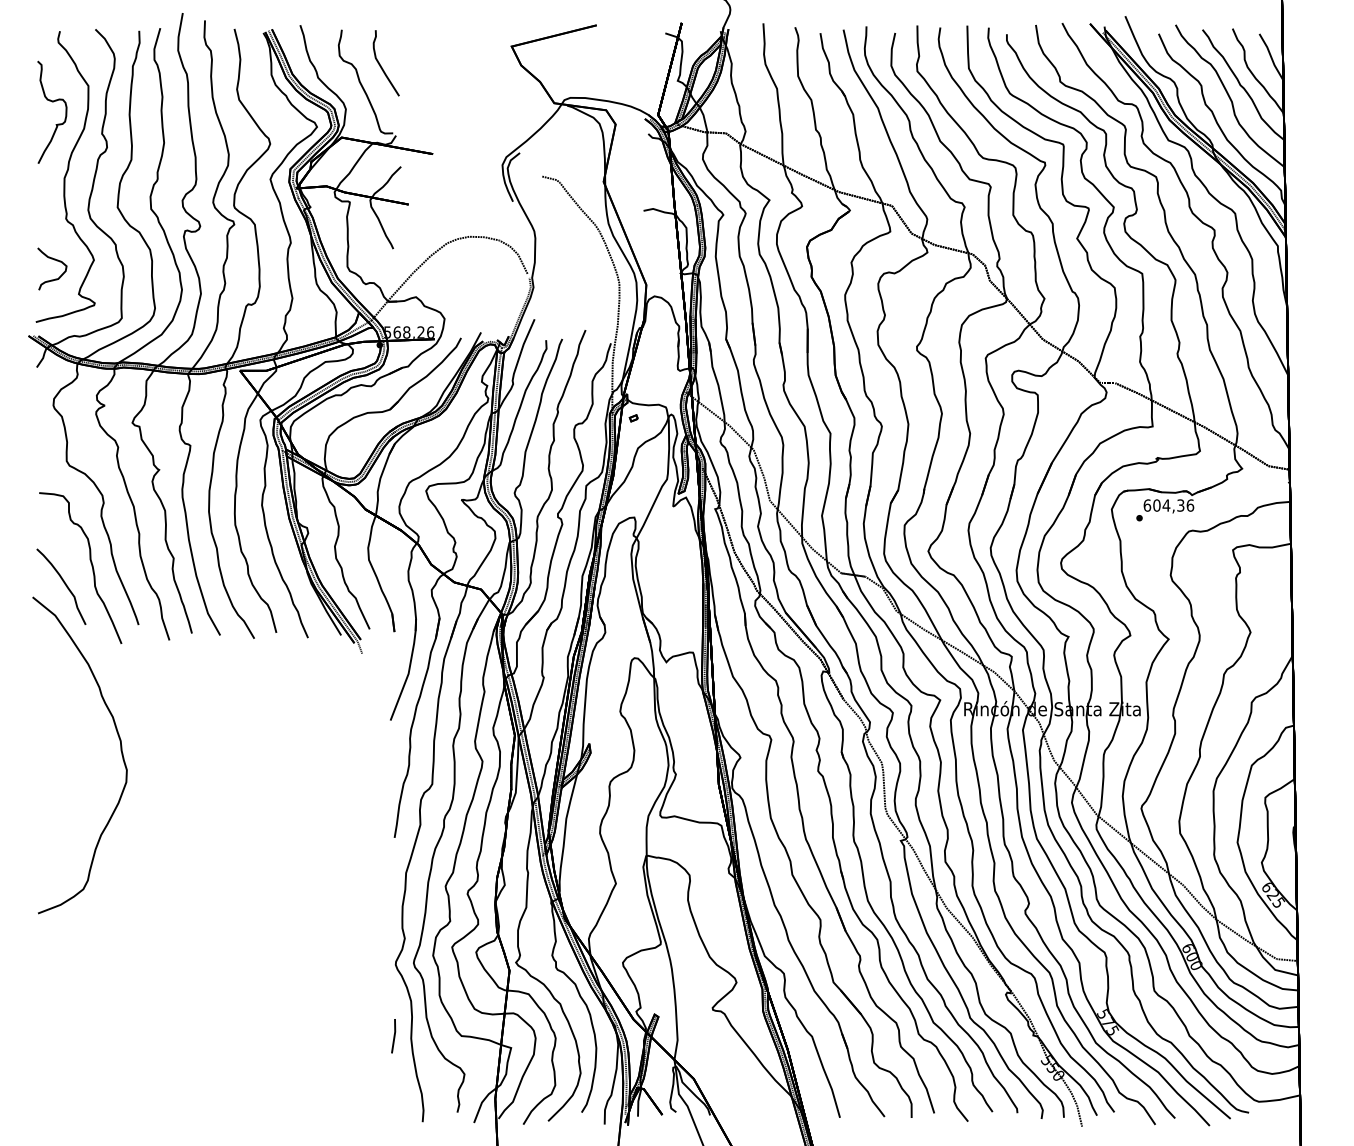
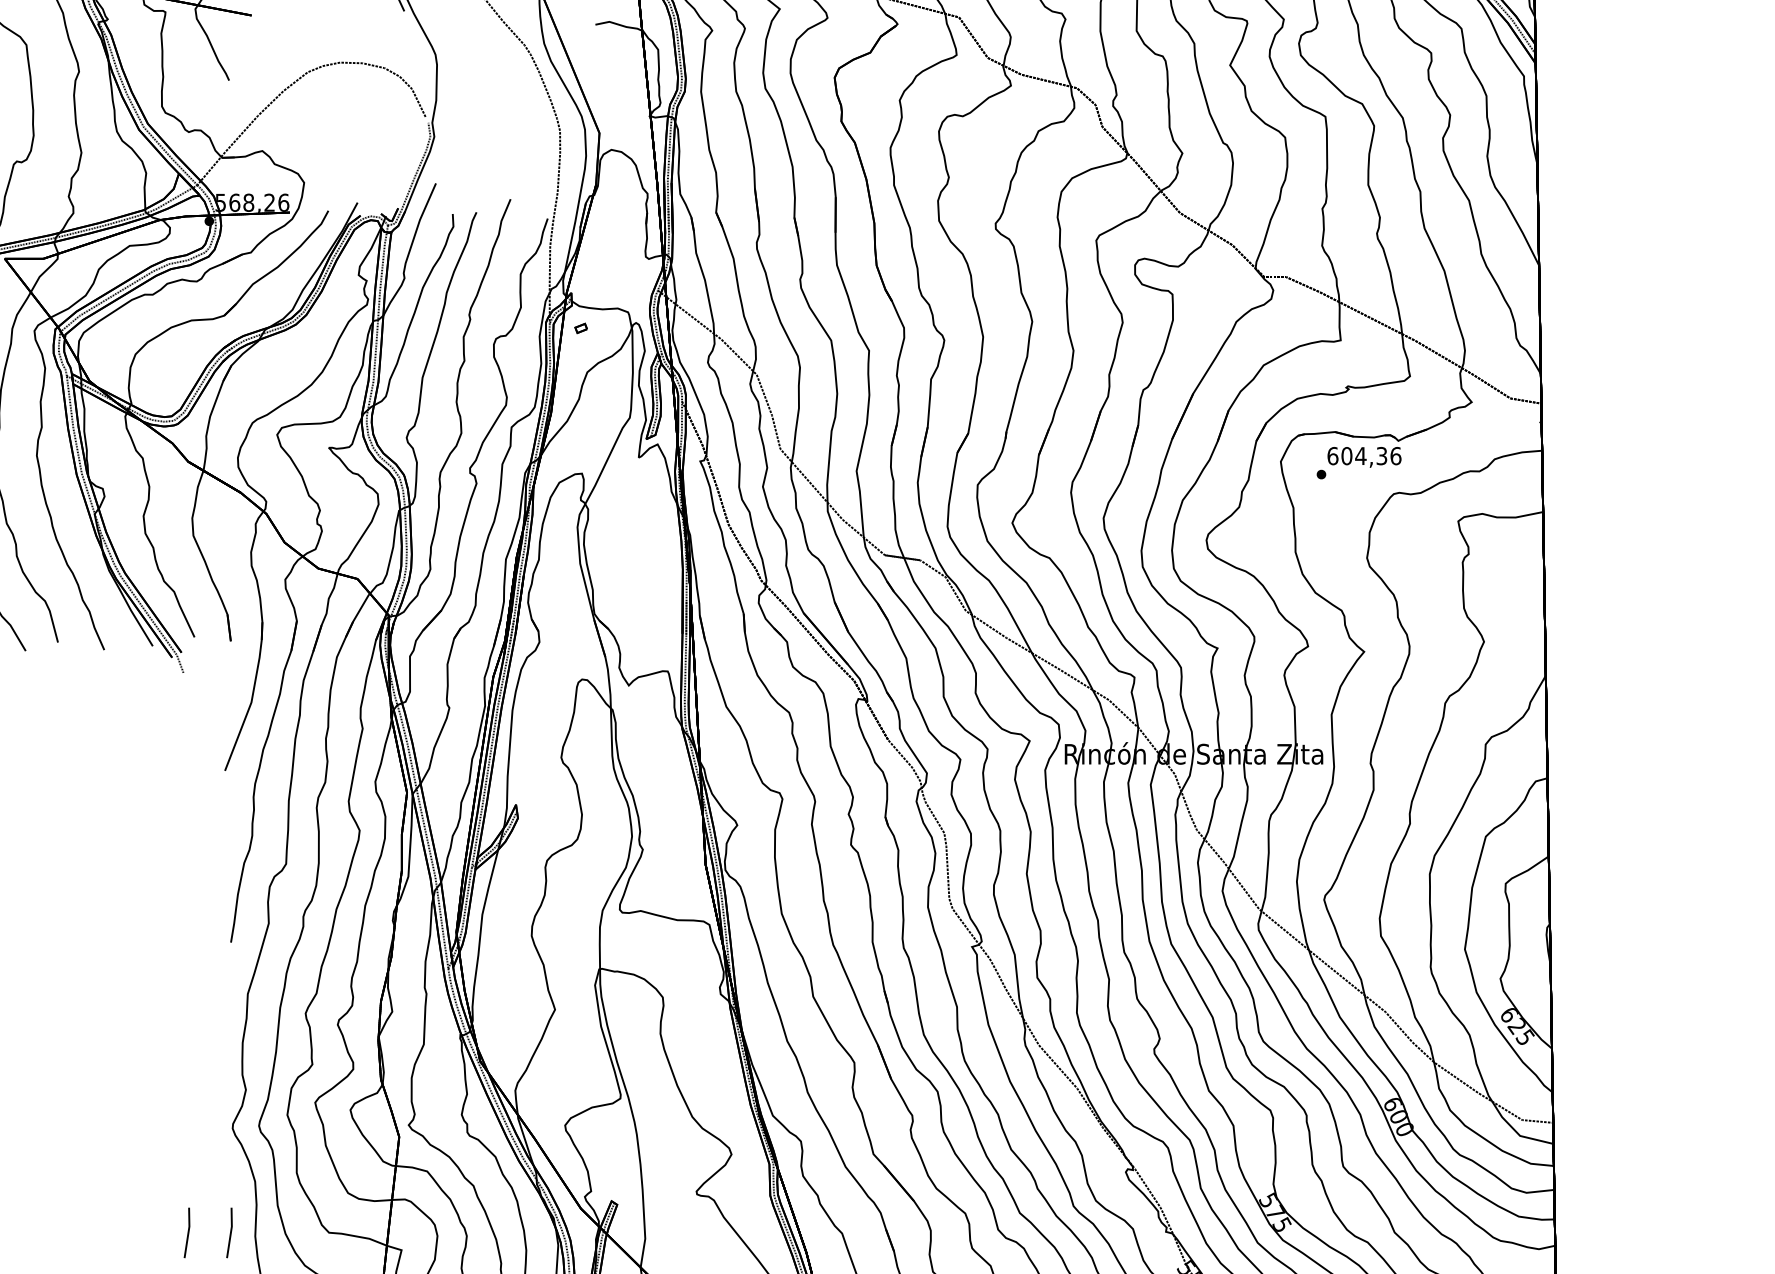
line: (364, 1036) -> (186, 1233), added

